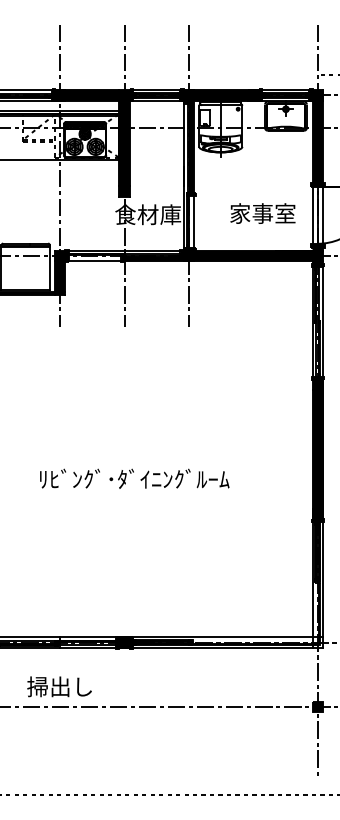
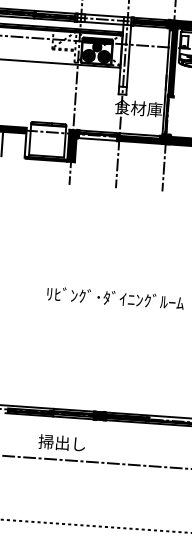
fill: (92, 143) -> (102, 54), removed
line: (194, 221) -> (171, 115), removed
text: (59, 686) -> (61, 442), moved

